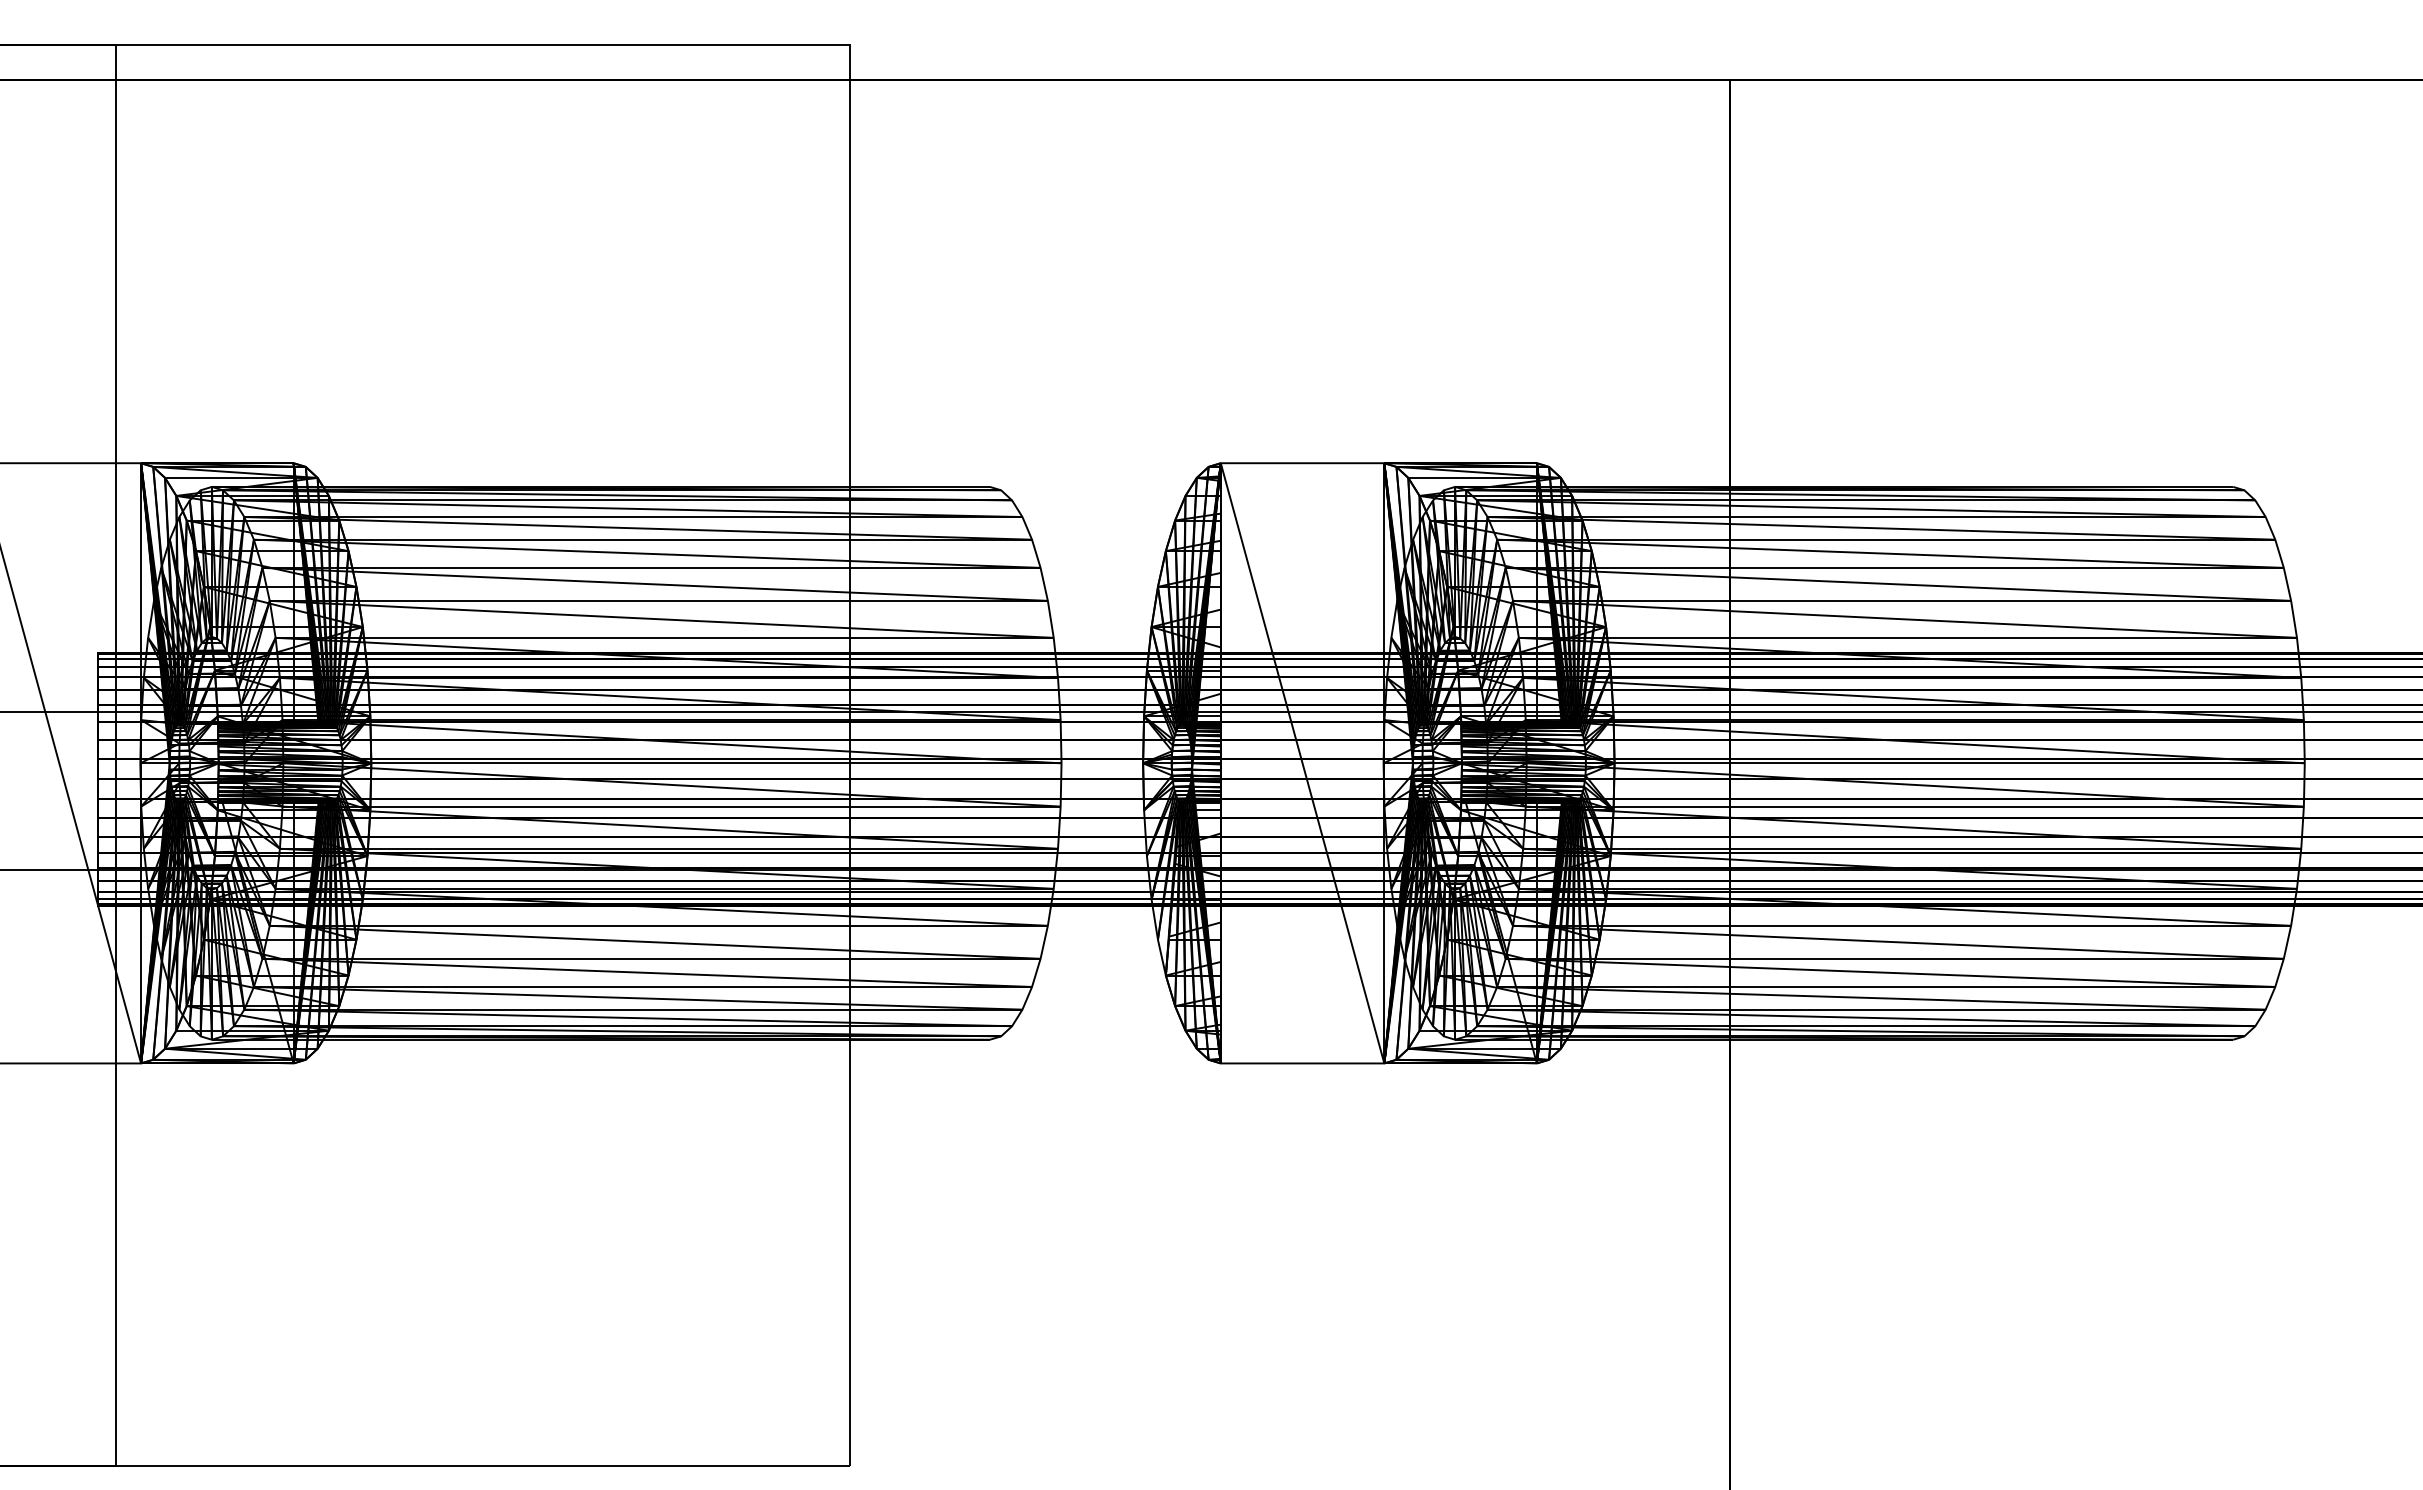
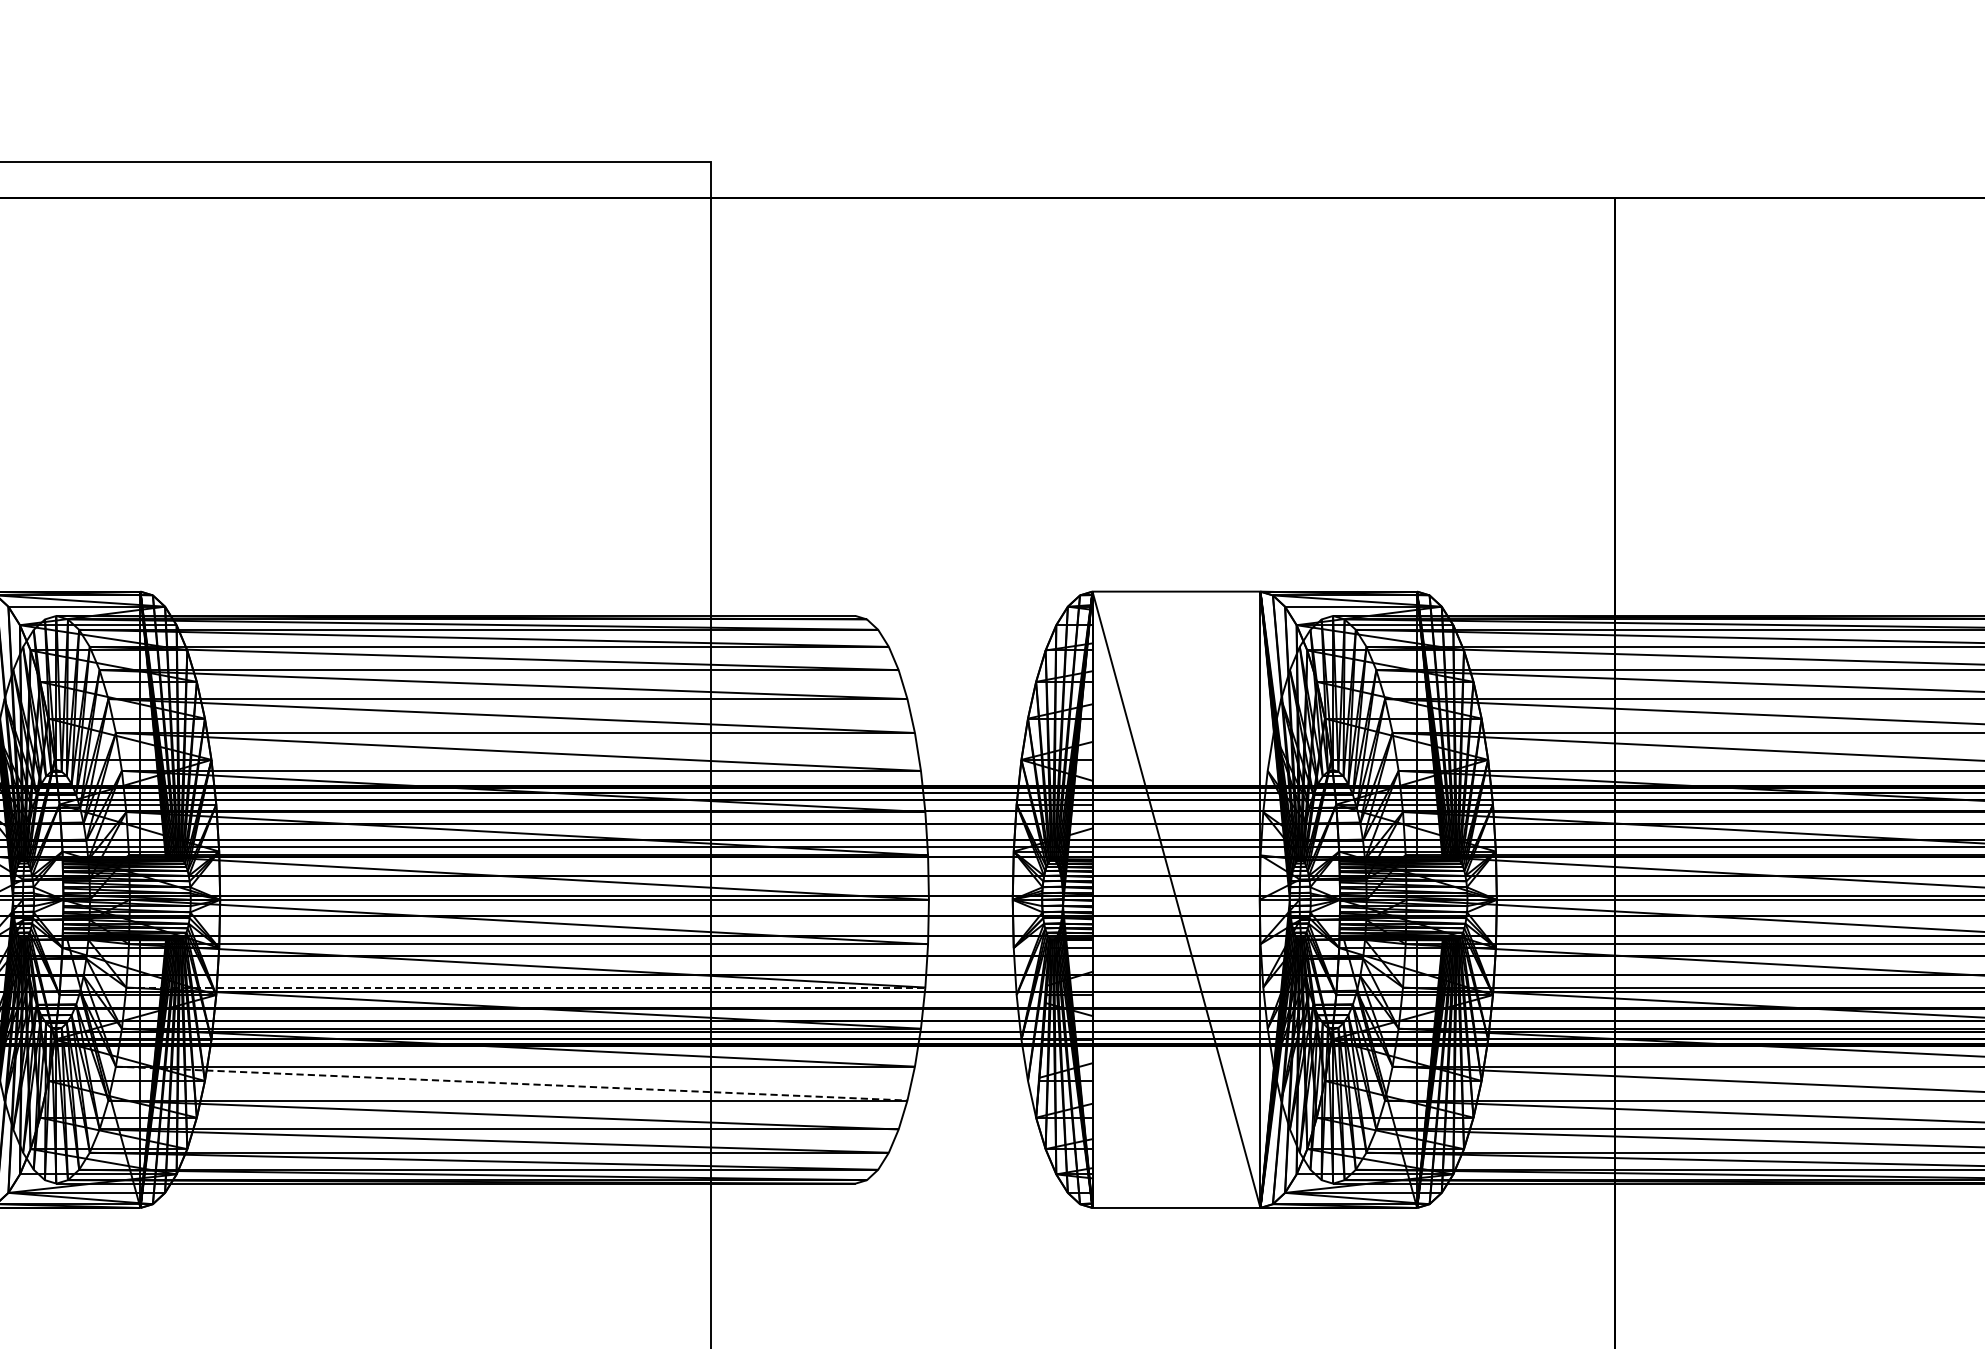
line: (669, 848) -> (526, 987), solid -> dashed
line: (655, 942) -> (512, 1083), solid -> dashed

